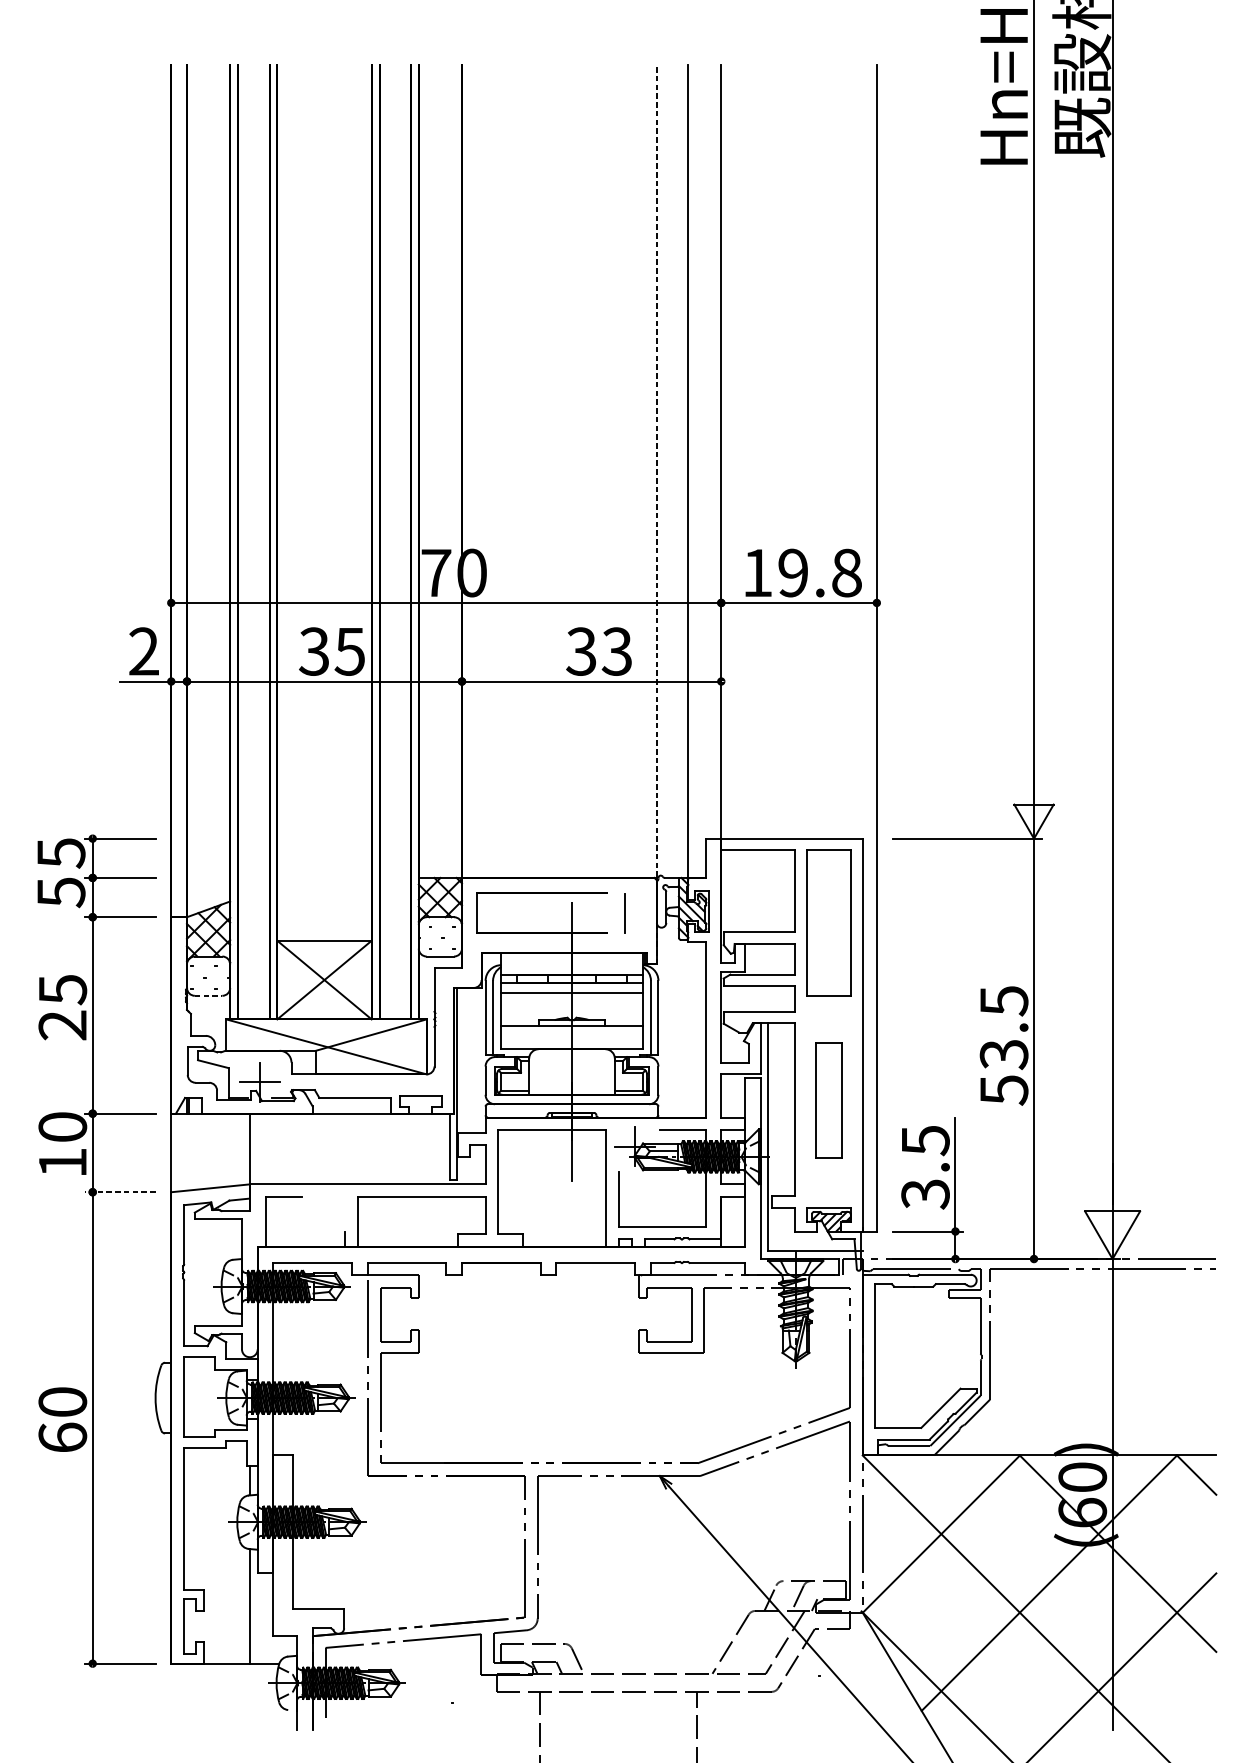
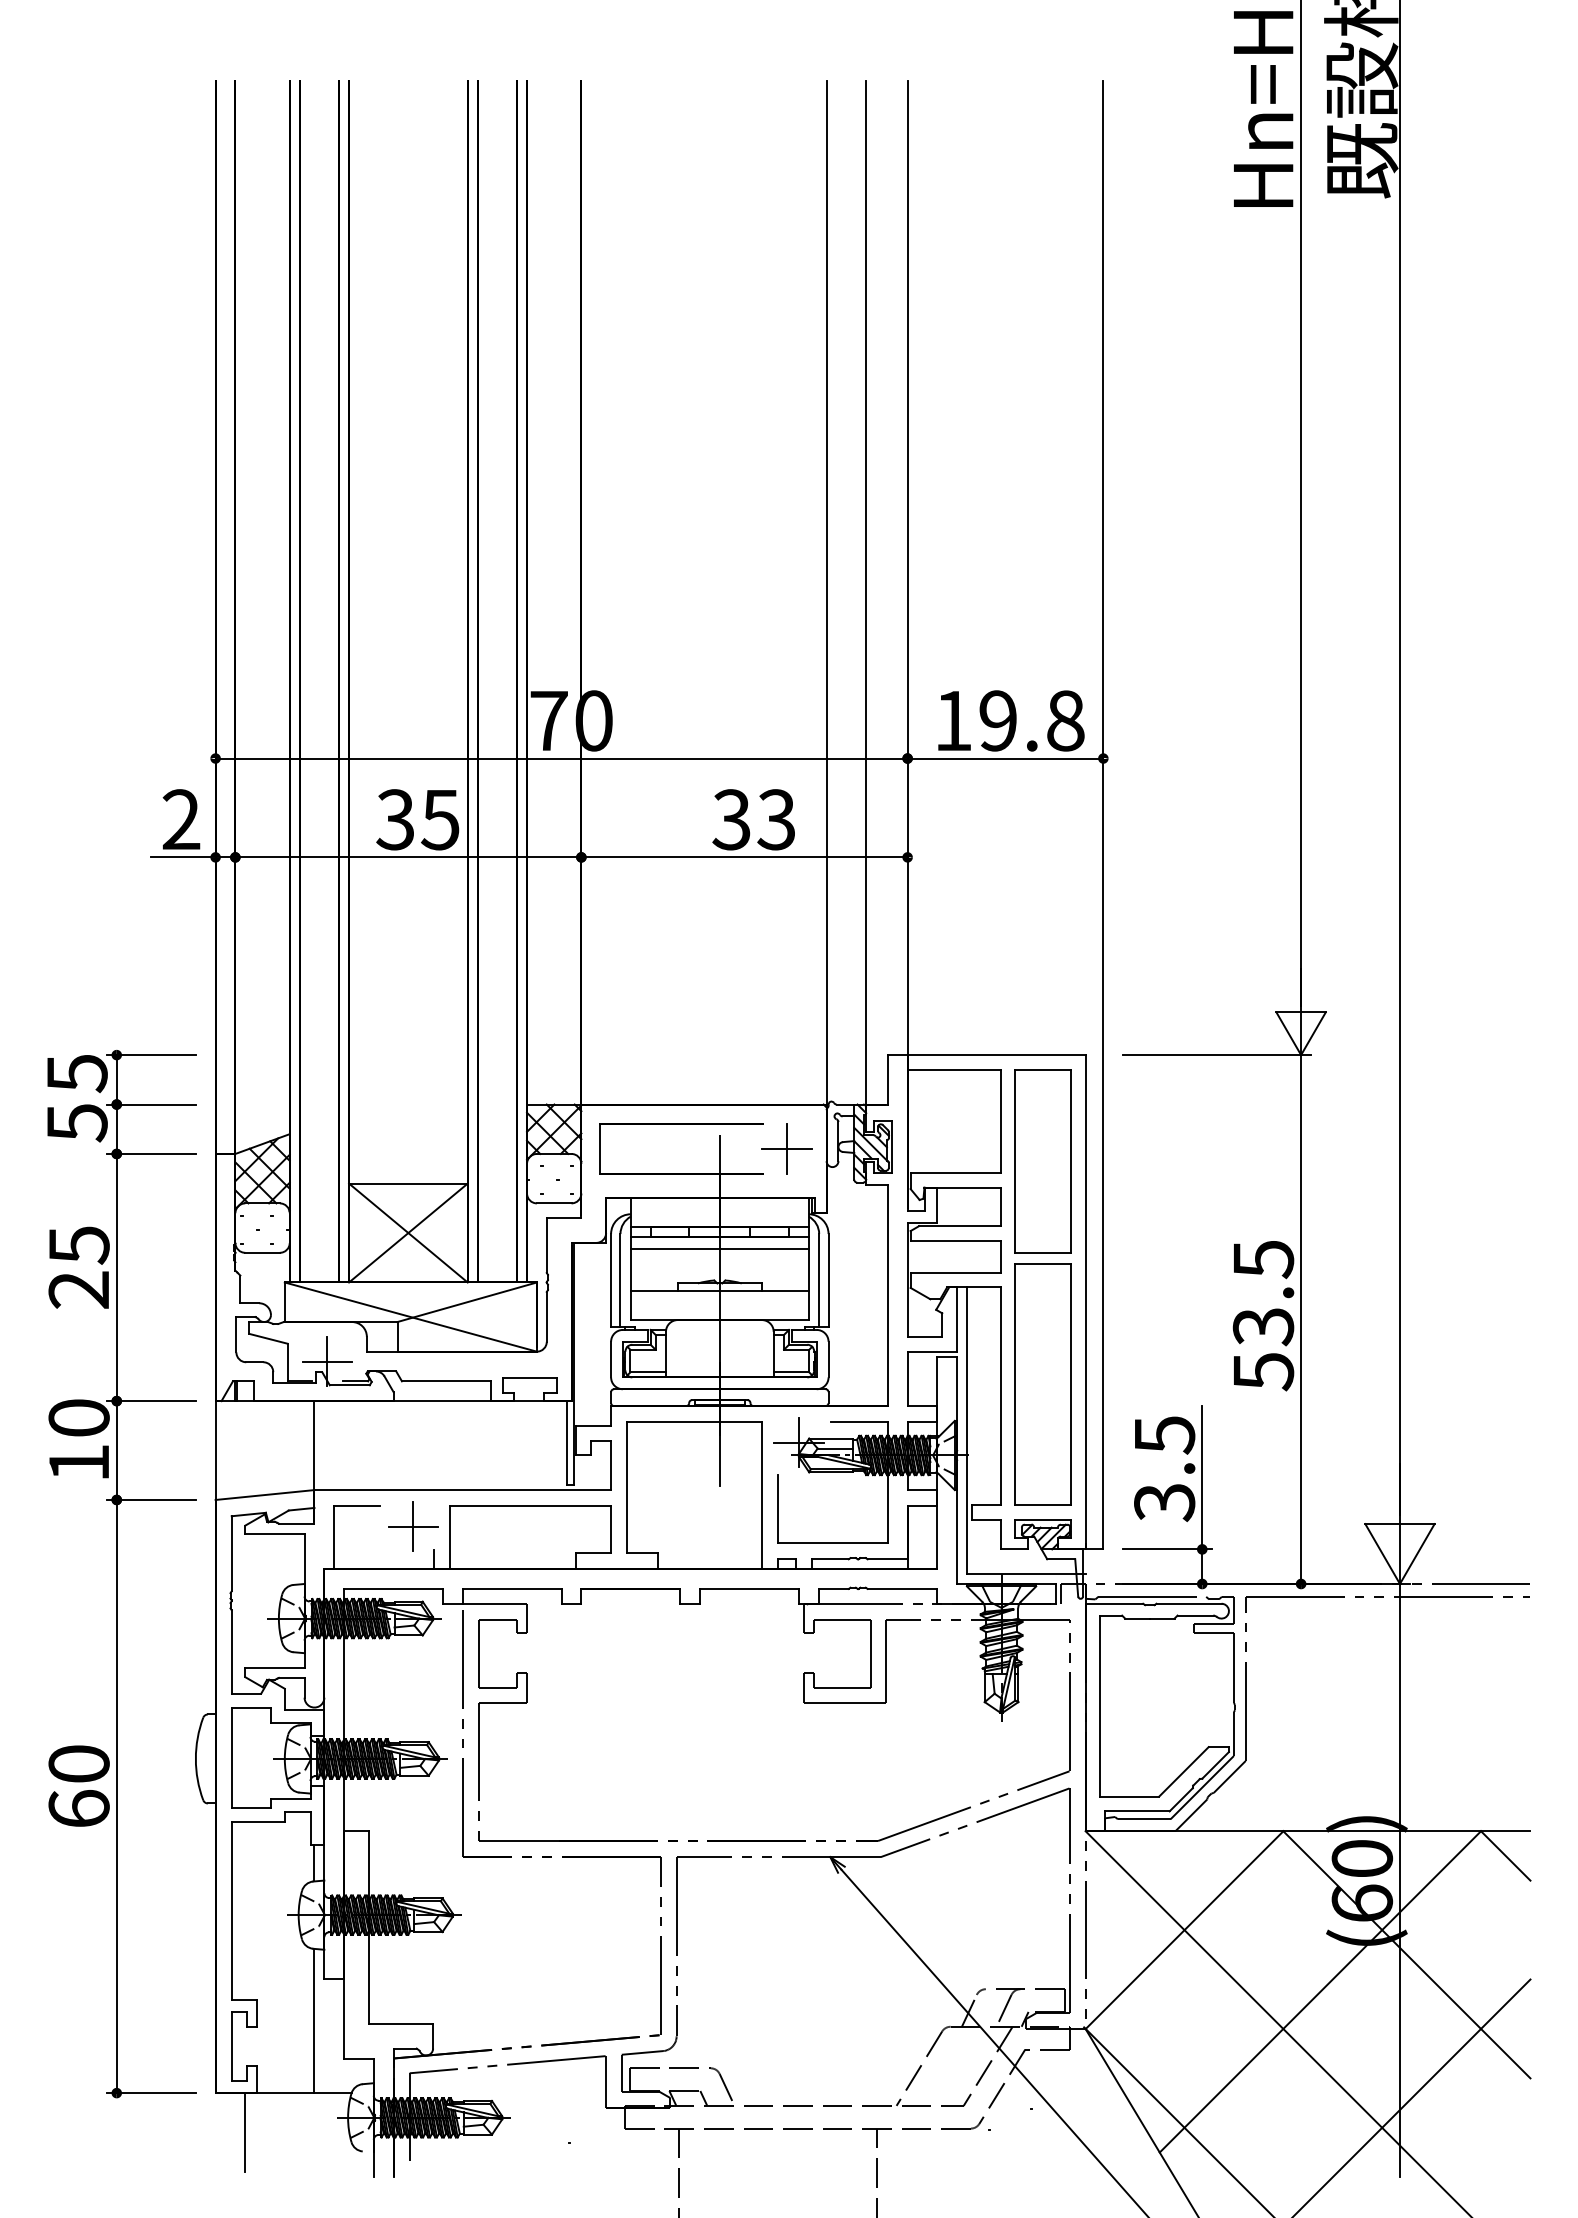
line: (656, 514) -> (826, 647), dashed -> solid
line: (625, 913) -> (786, 1149), added
line: (209, 995) -> (263, 1252), dashed -> solid
part: (828, 1100) -> (1042, 1384), size x1.67
line: (119, 1191) -> (150, 1499), dashed -> solid
part: (328, 1213) -> (413, 1526), added
line: (195, 1694) -> (245, 2132), added

